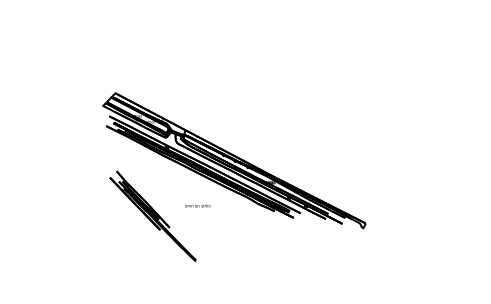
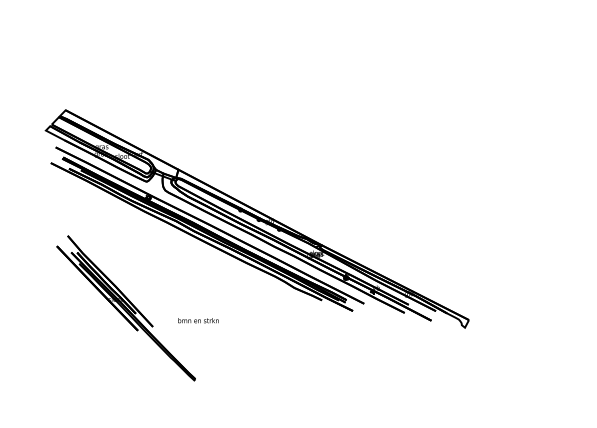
text: (197, 205) -> (197, 320), moved

